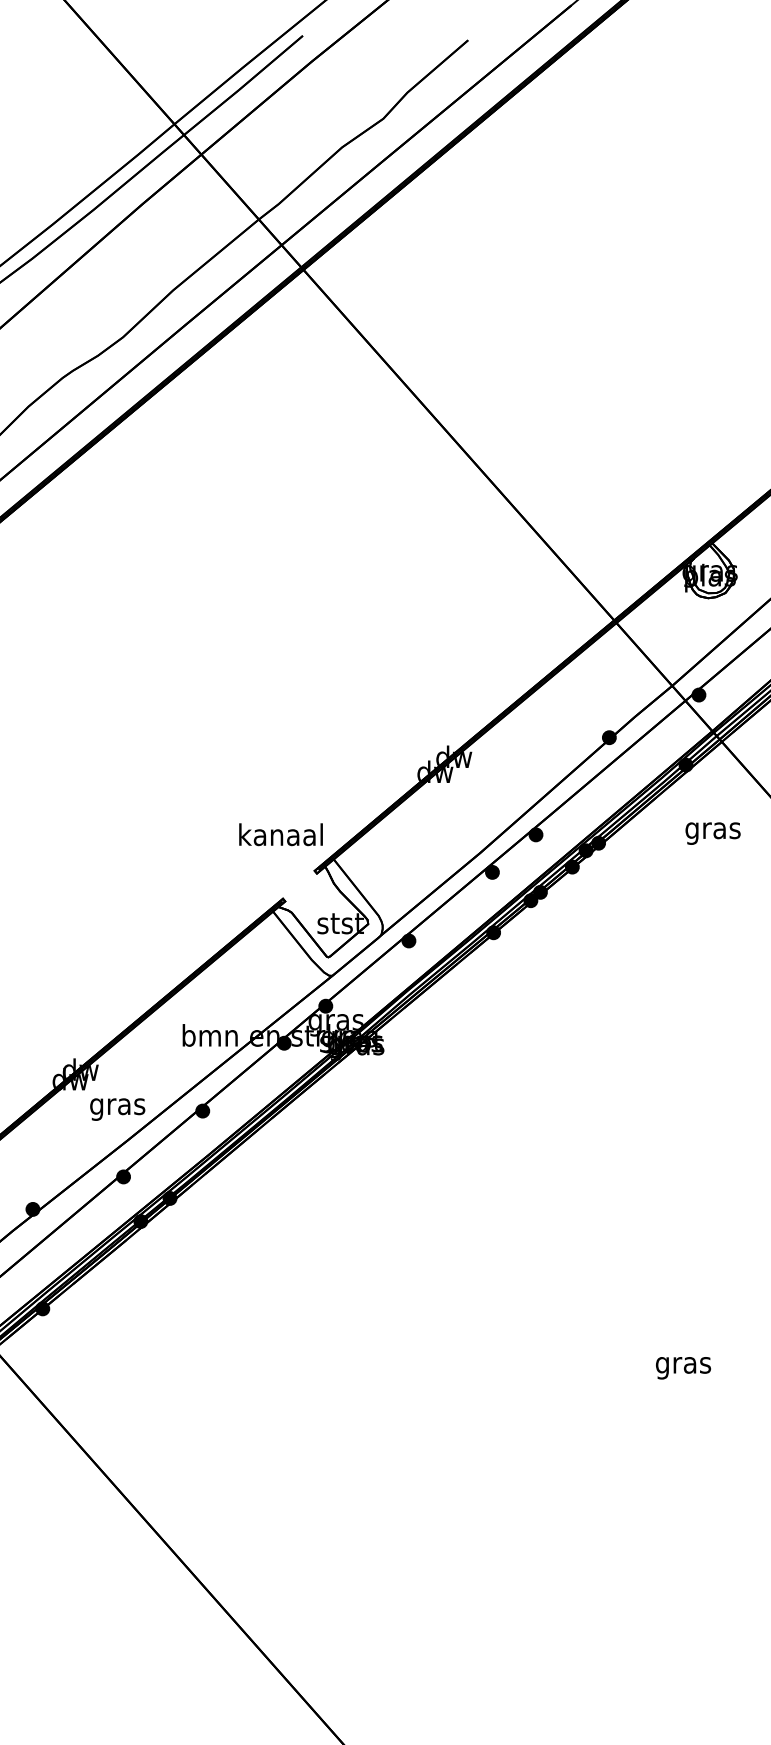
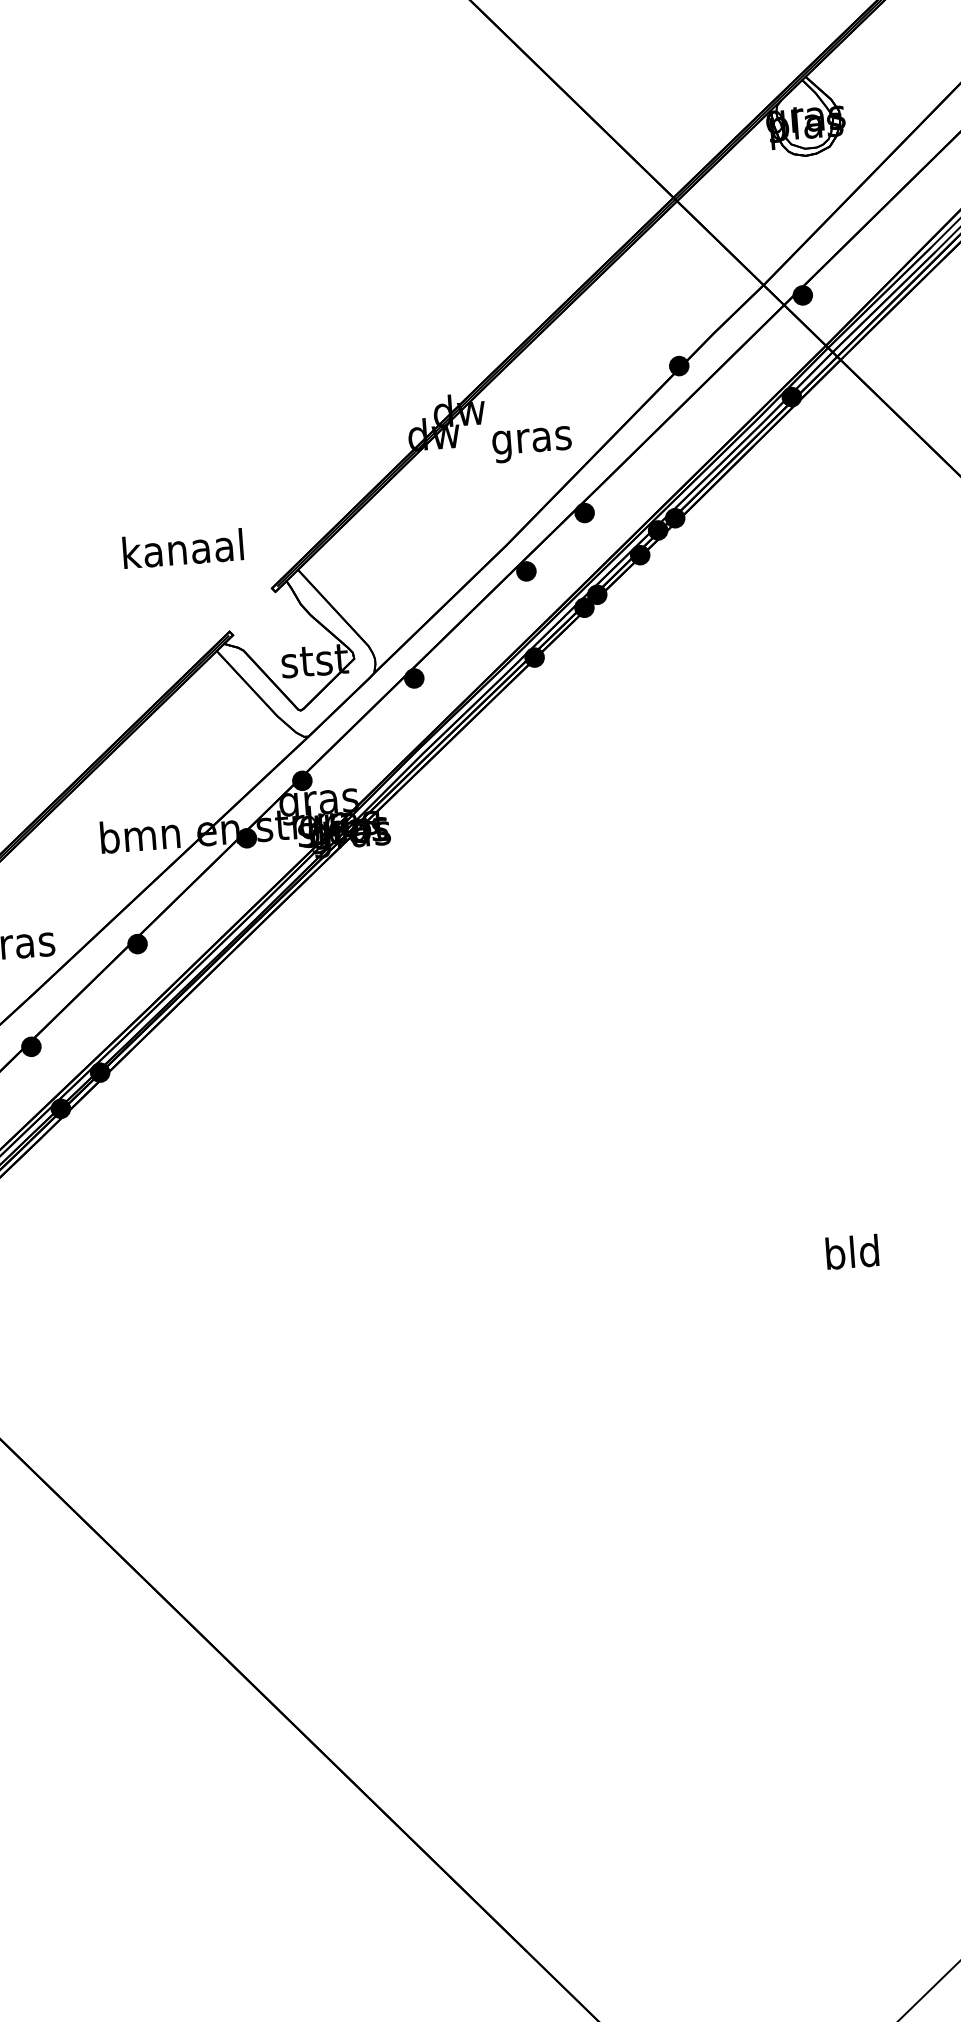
text: (712, 833) -> (531, 444), moved
text: (280, 834) -> (182, 548), moved
text: (683, 1365) -> (852, 1256), gras -> bld

